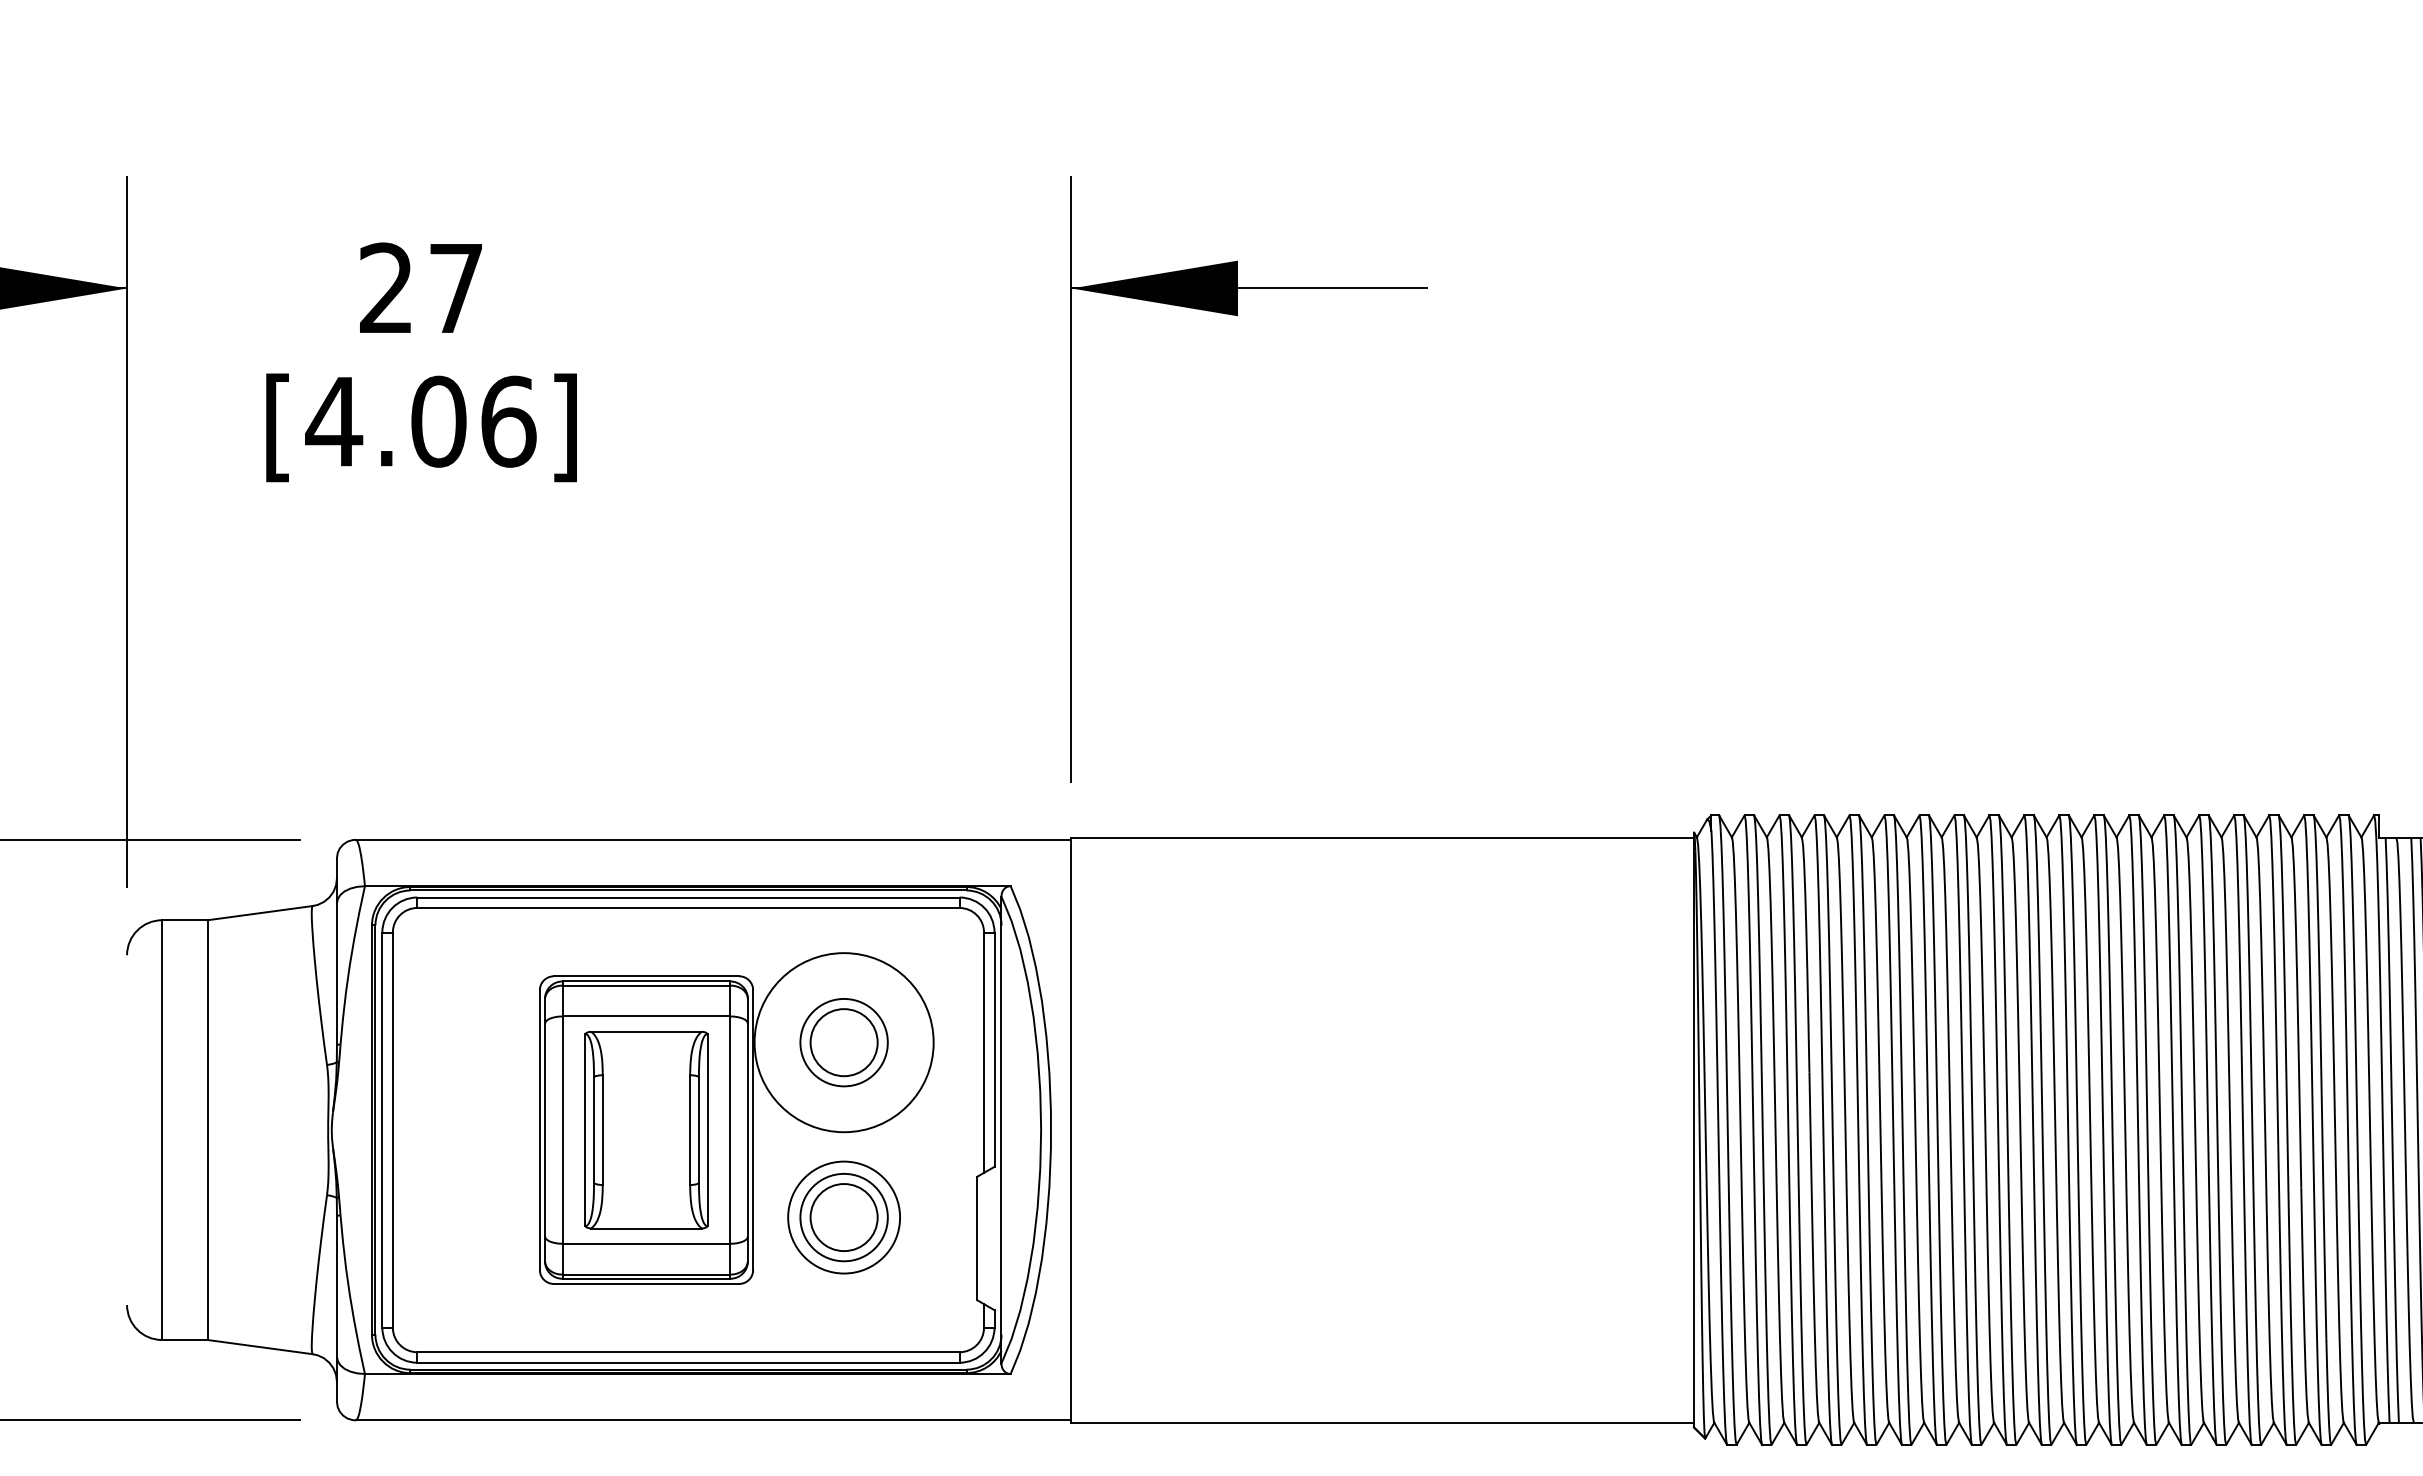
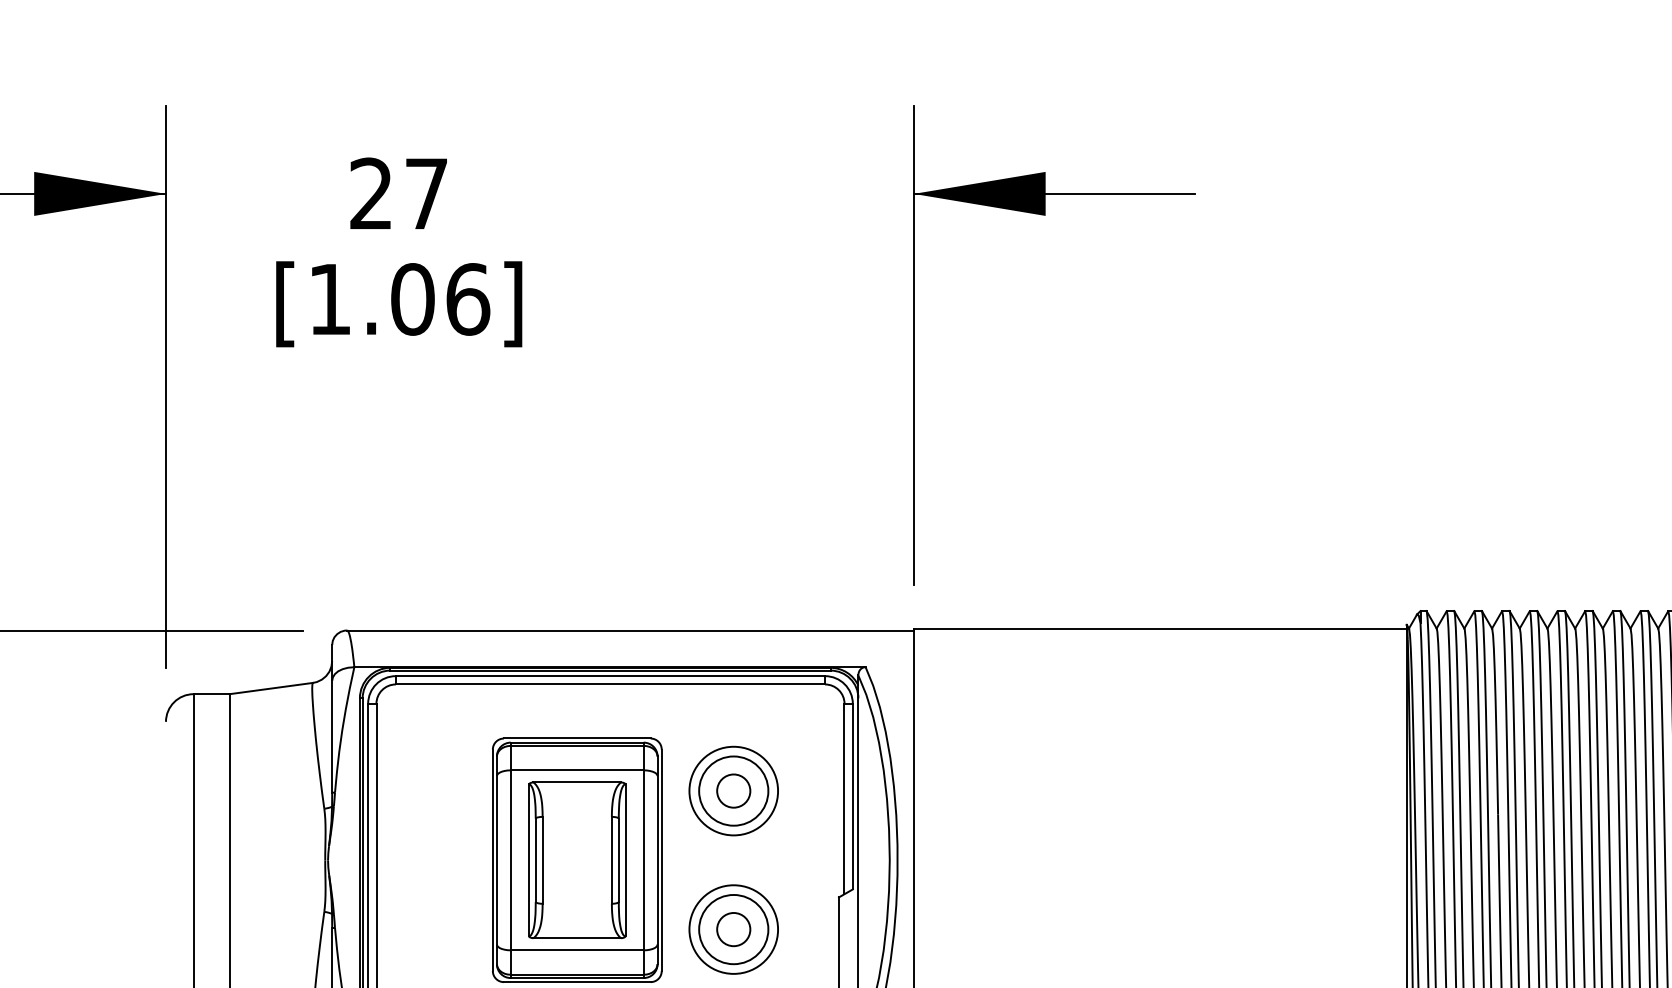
text: (334, 421) -> (330, 299), [4.06] -> [1.06]
circle: (844, 1042) -> (734, 790), size x0.62
circle: (844, 1042) -> (734, 790), size x0.62
circle: (844, 1217) -> (734, 929), size x0.62

